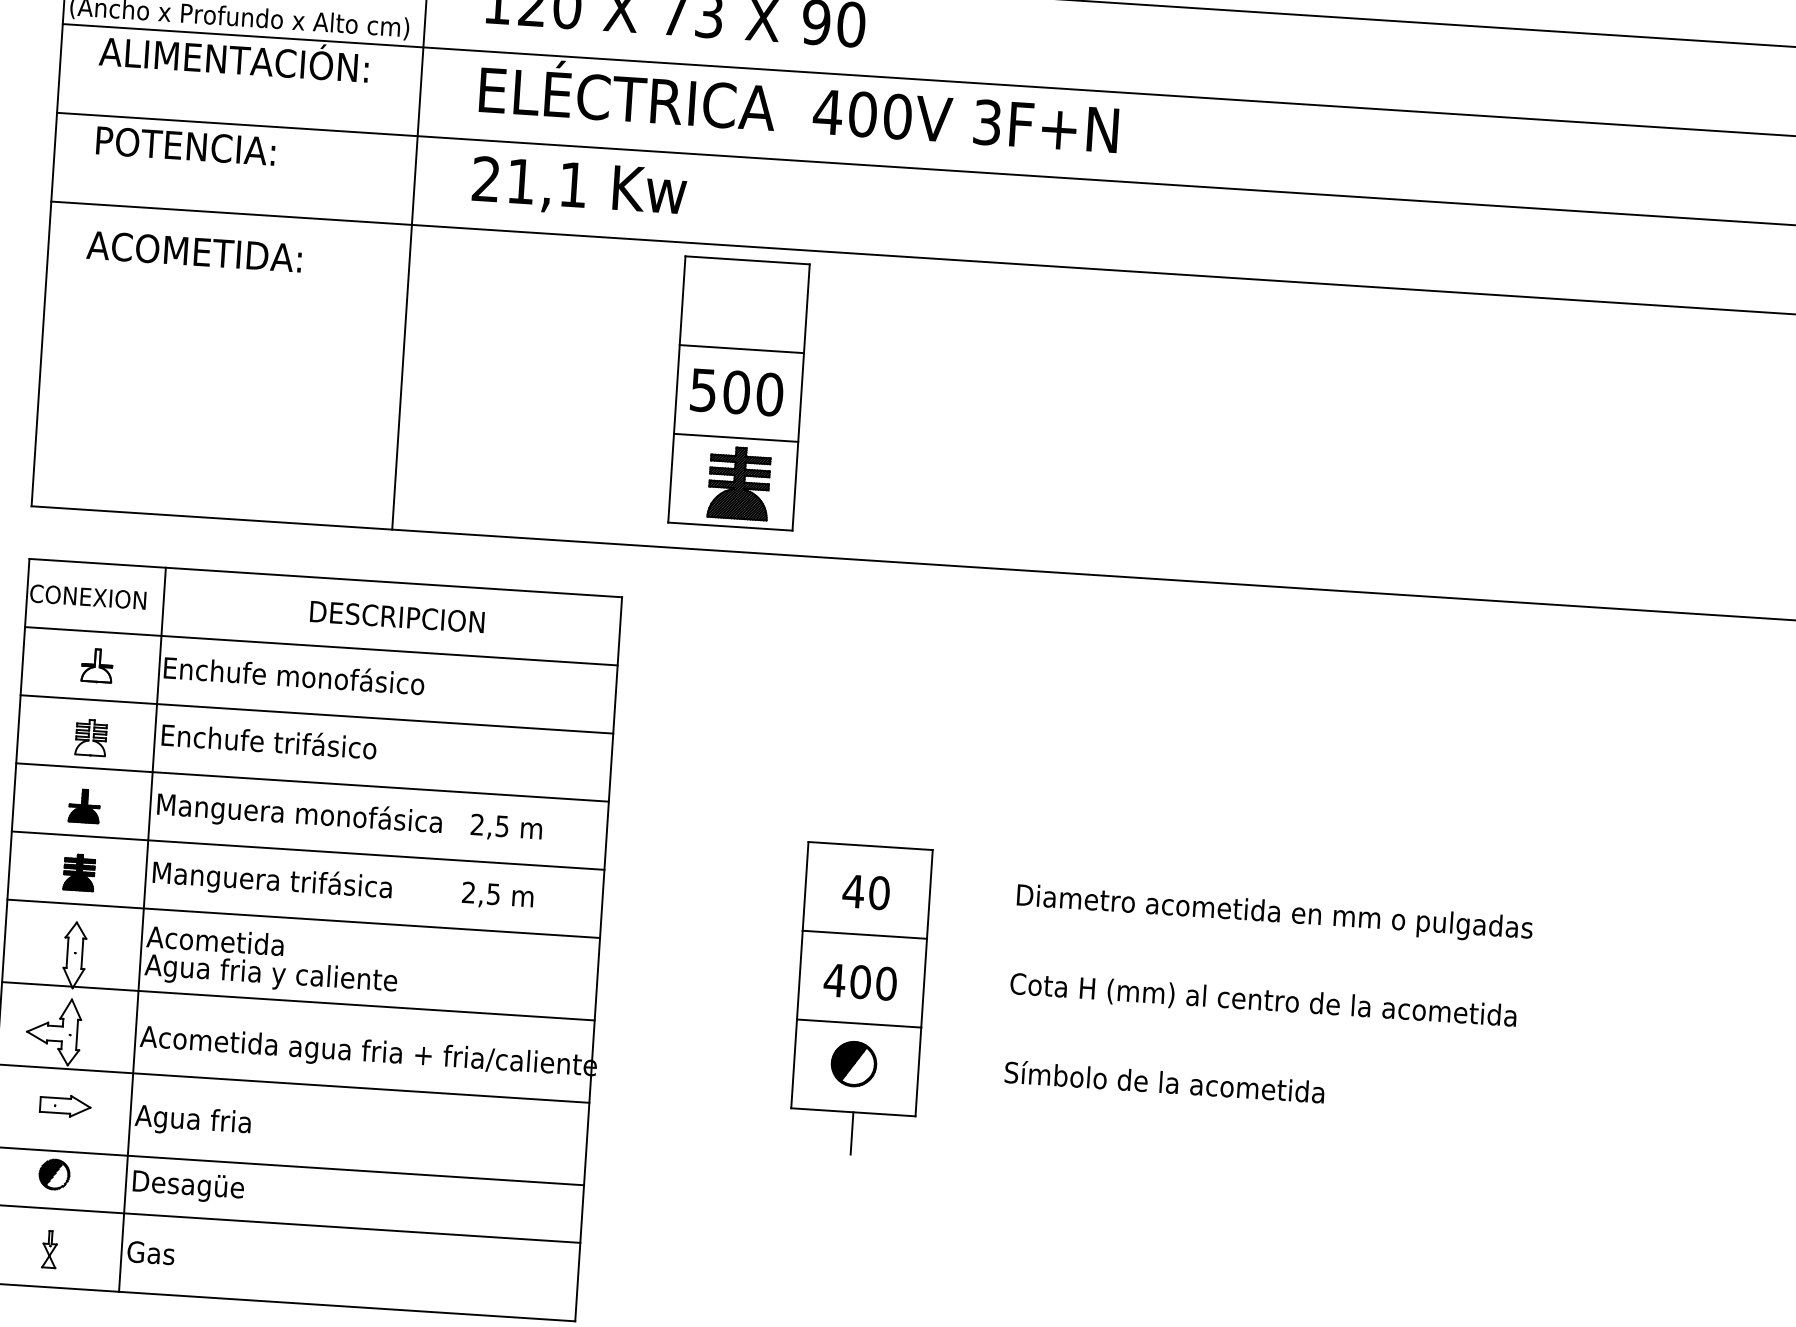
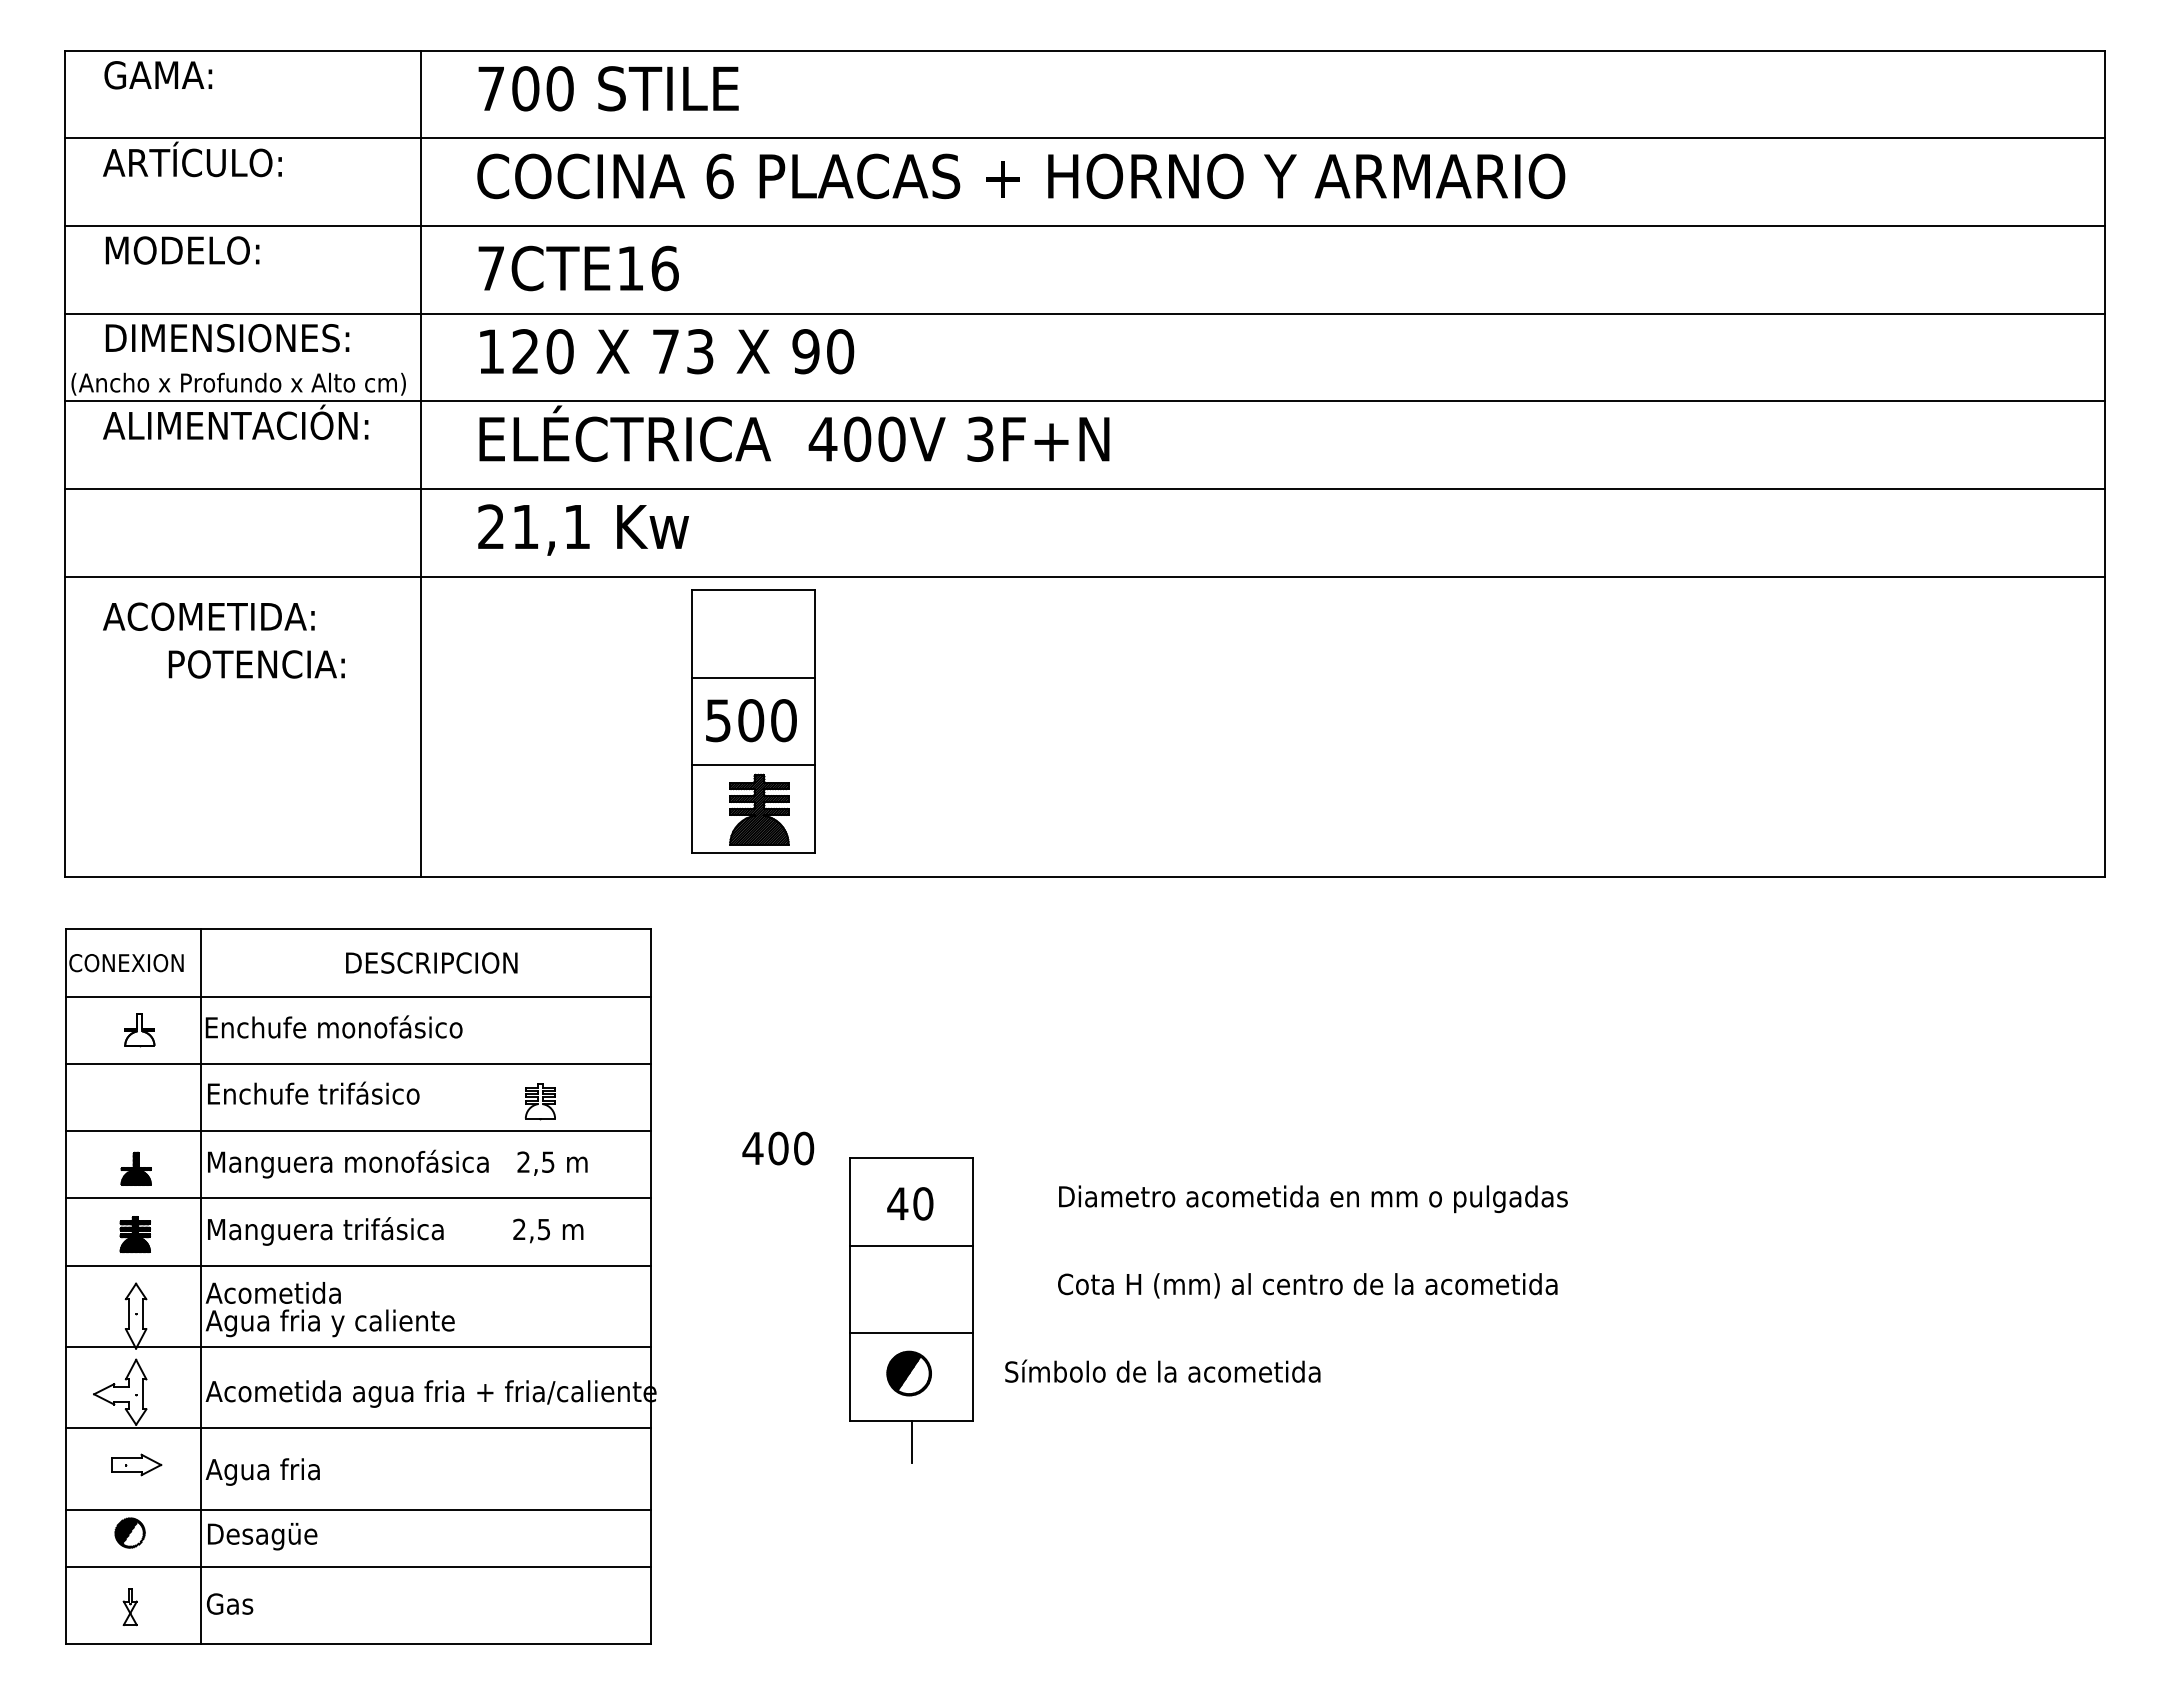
text: (185, 146) -> (256, 664), moved
part: (91, 738) -> (540, 1101), moved
text: (860, 982) -> (778, 1148), moved
text: (1164, 1081) -> (1162, 1370), moved

